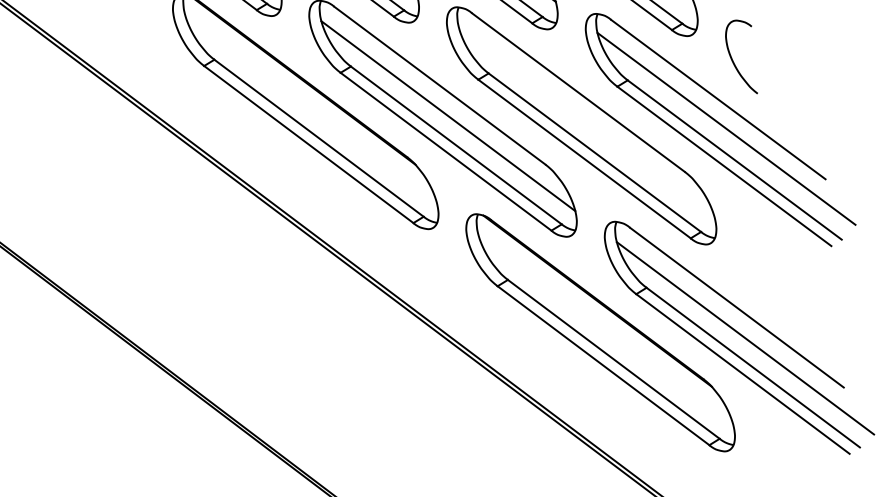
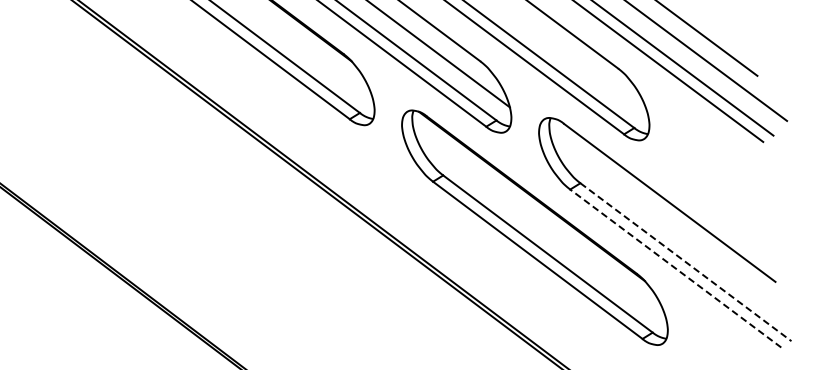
line: (745, 338) -> (678, 233), removed
line: (753, 367) -> (686, 262), solid -> dashed
line: (742, 373) -> (675, 268), solid -> dashed

